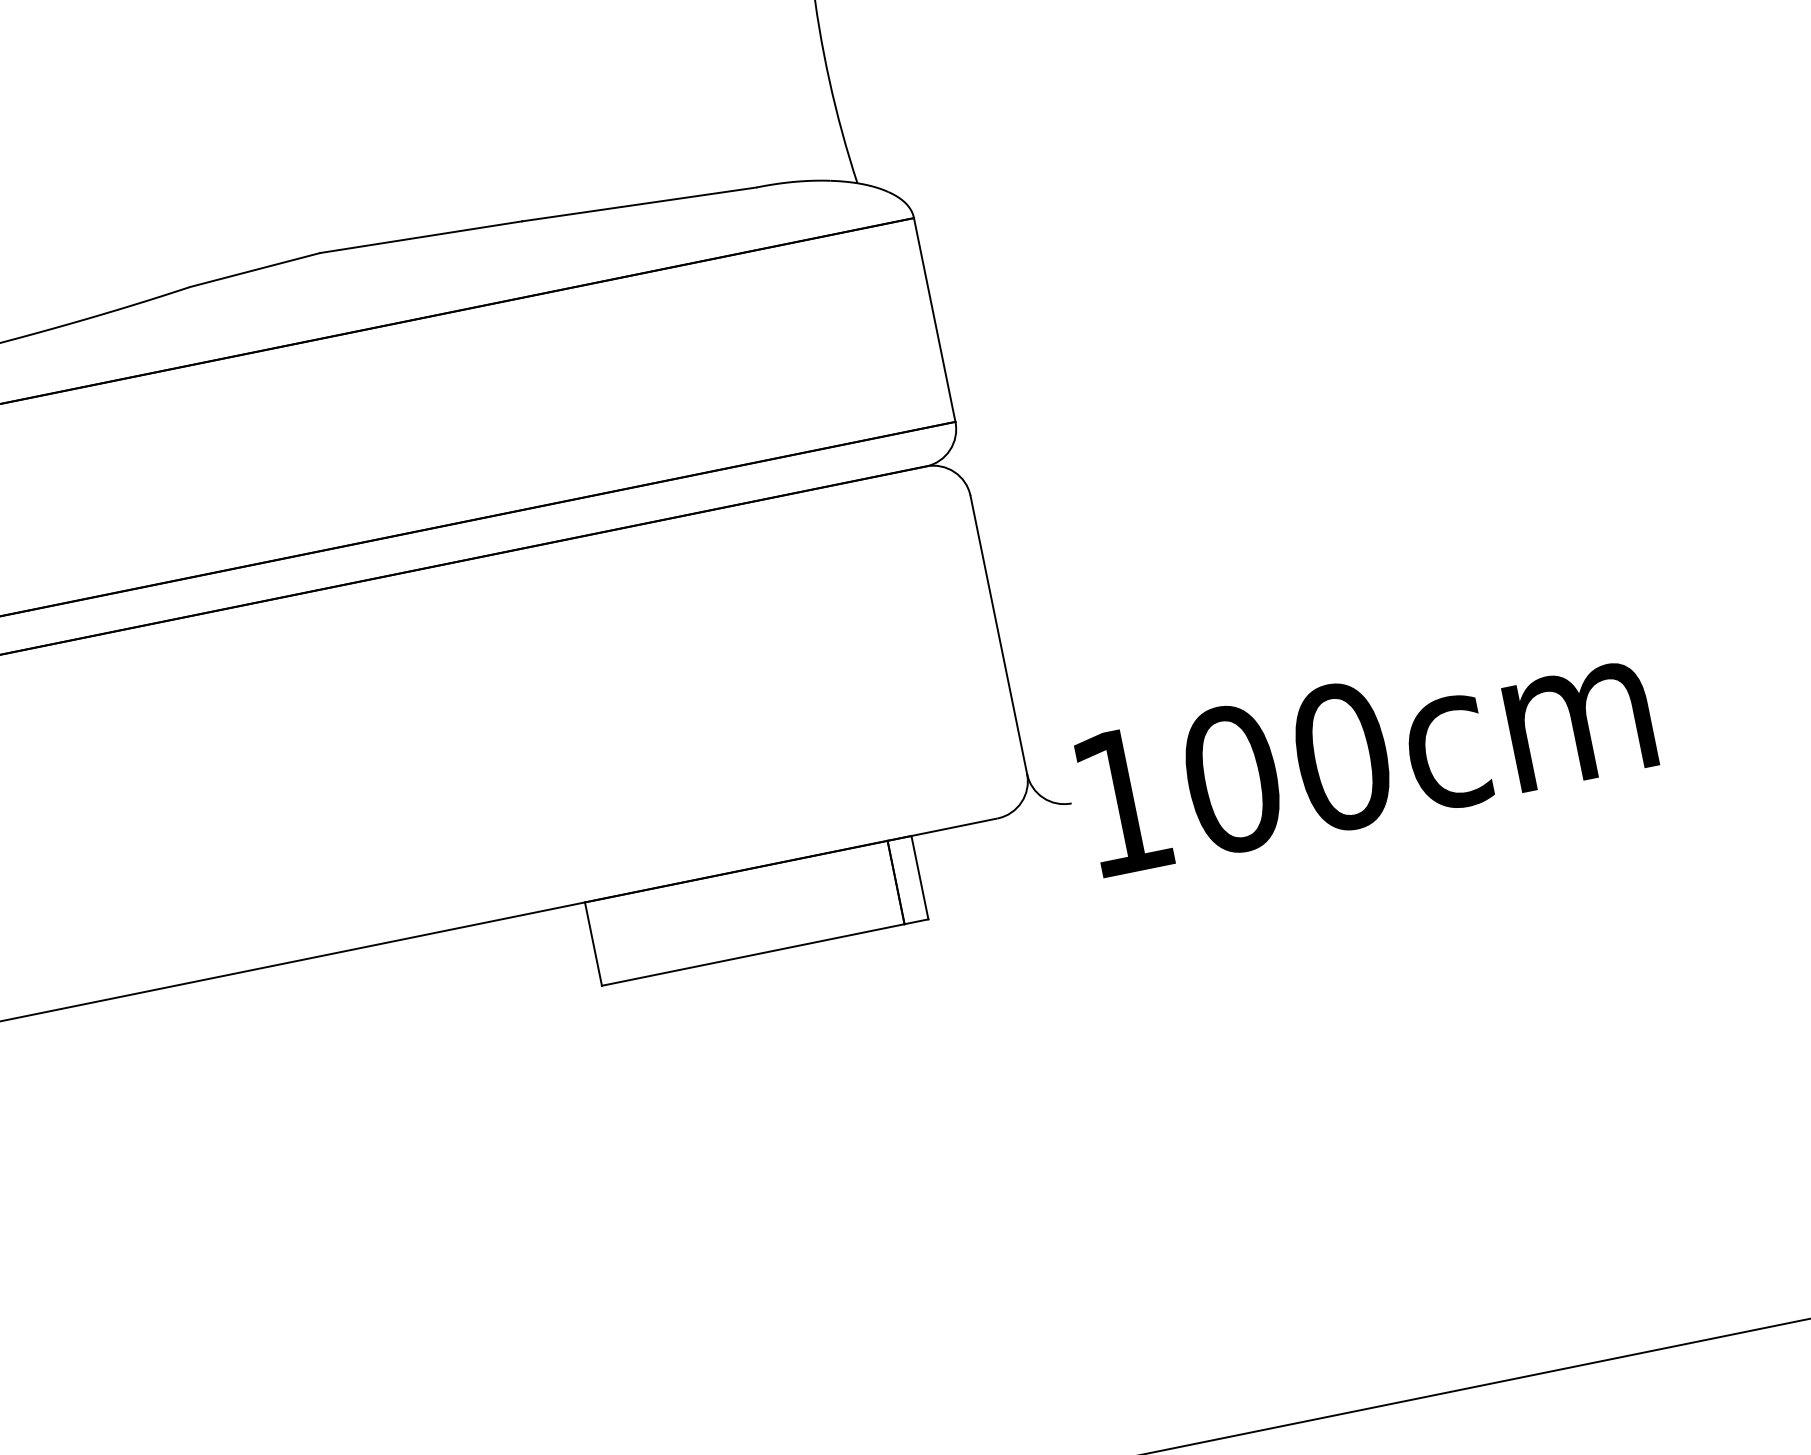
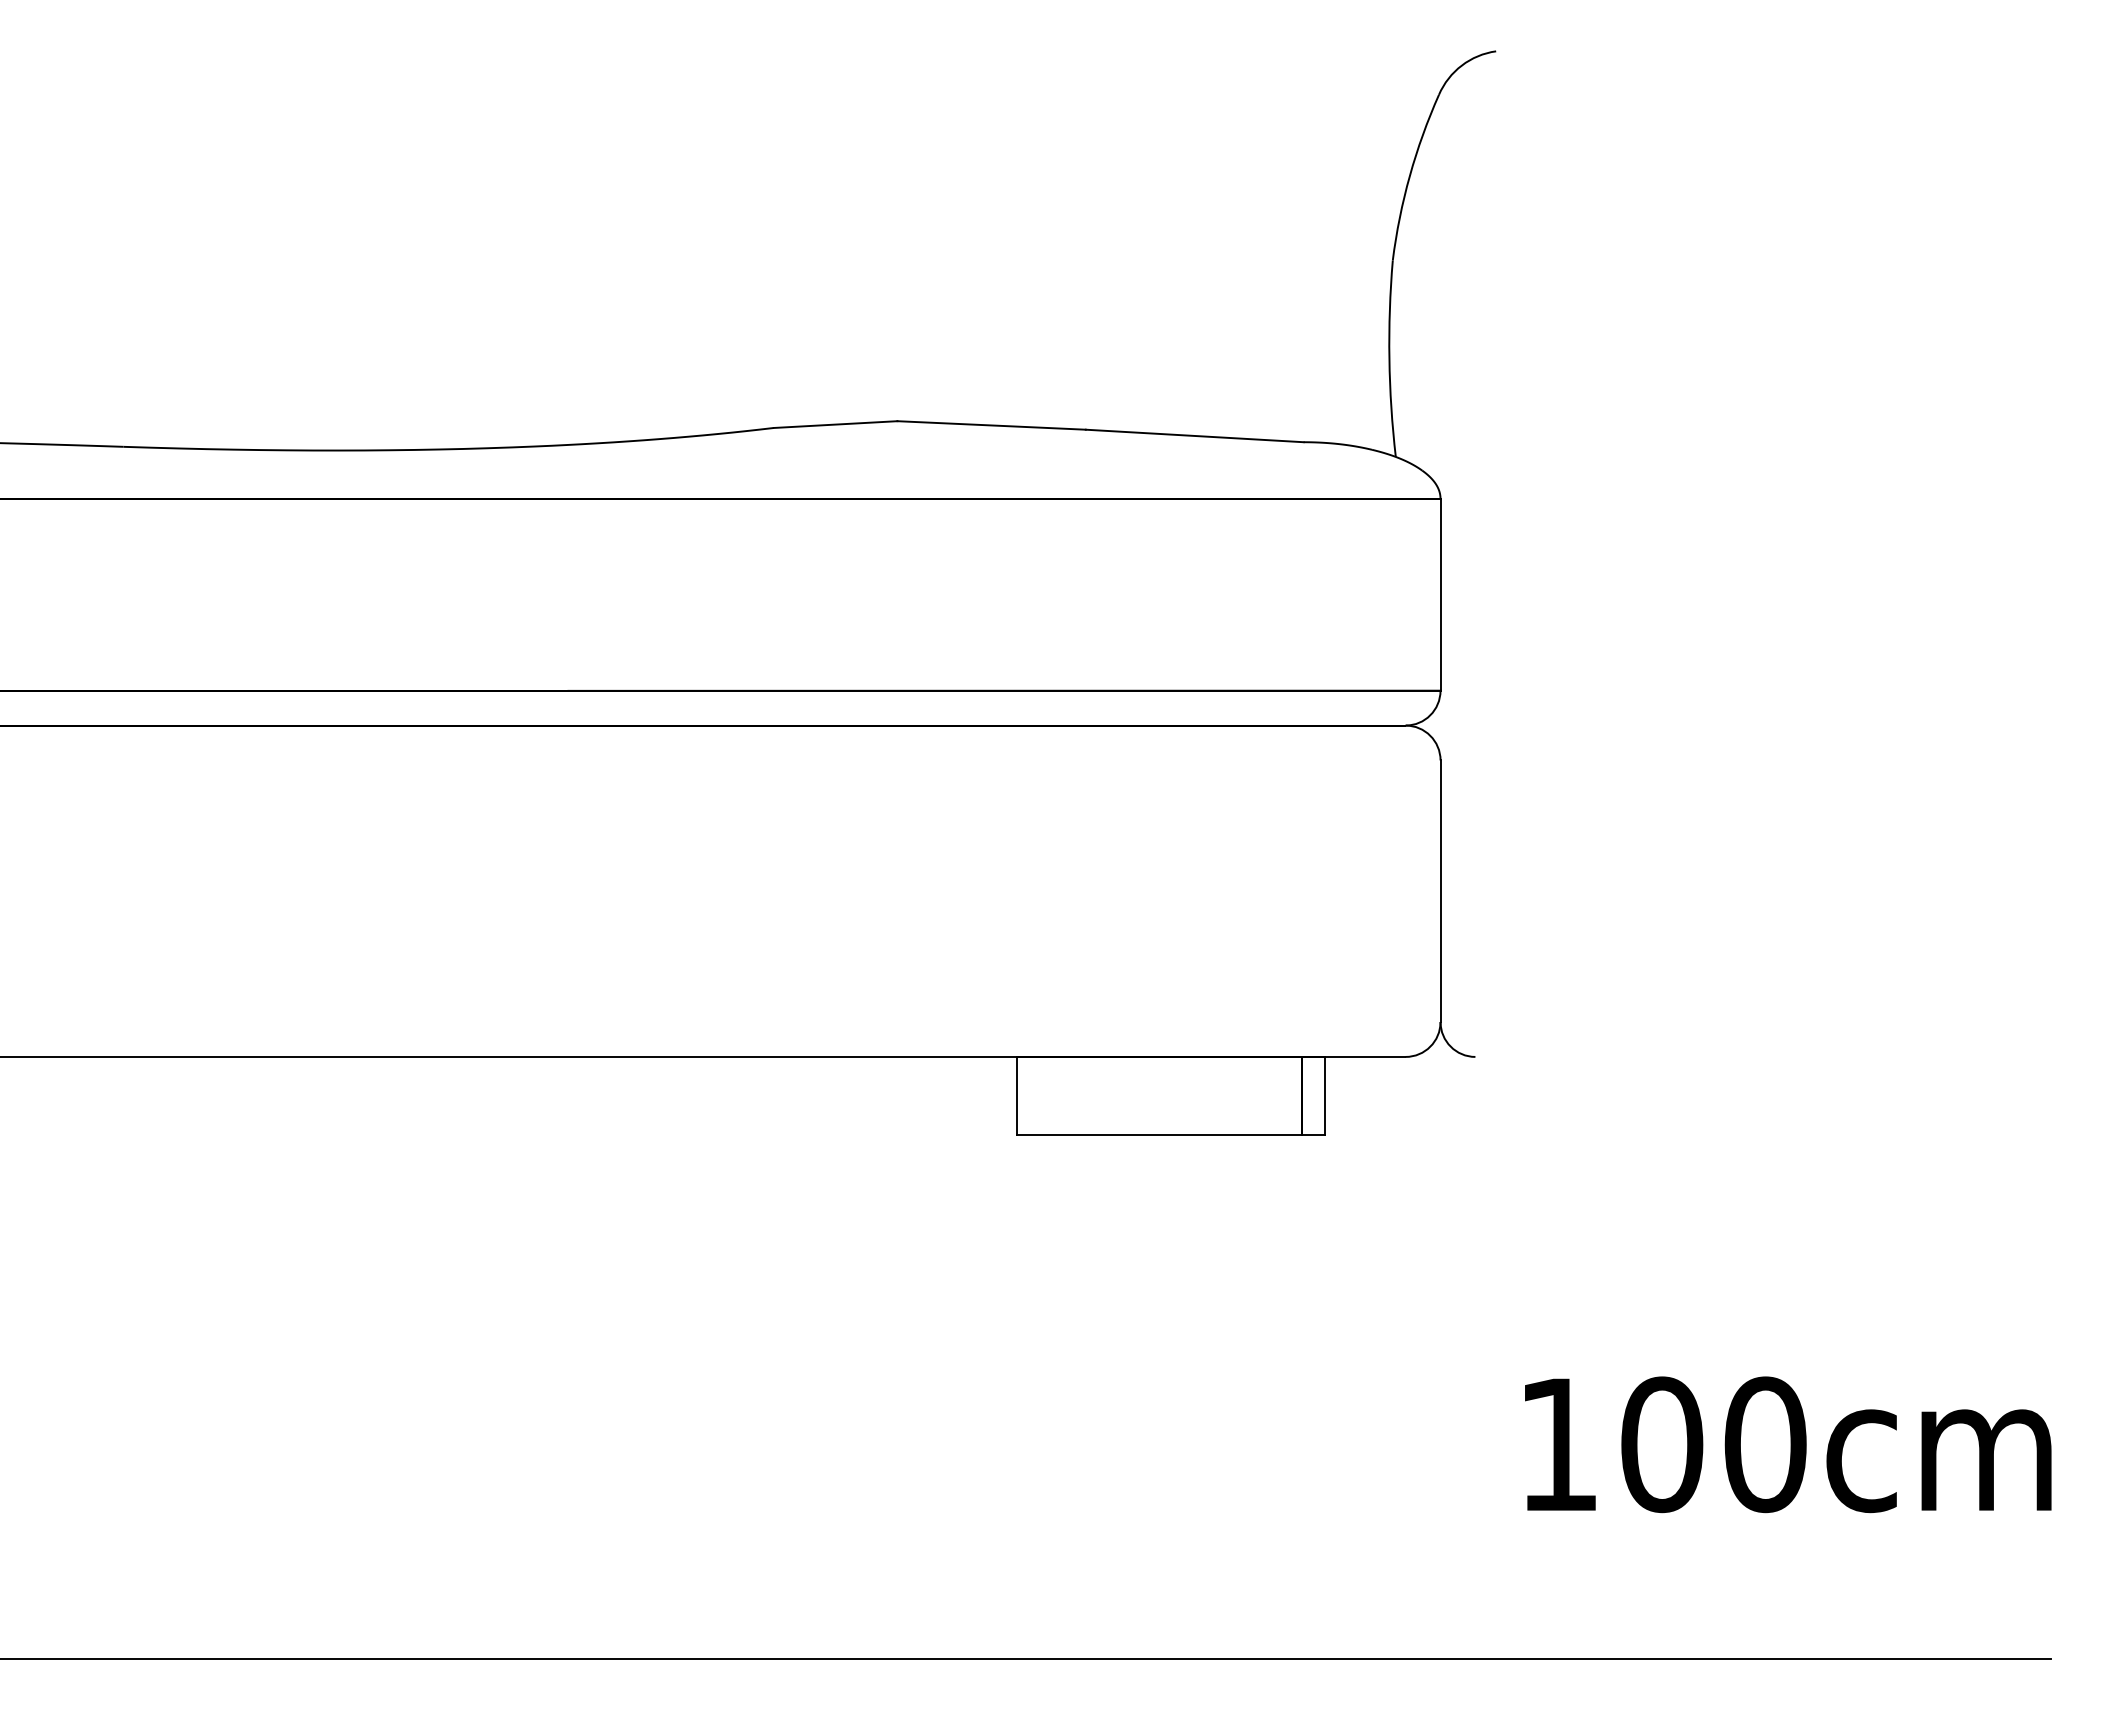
text: (1366, 751) -> (1788, 1444), moved

